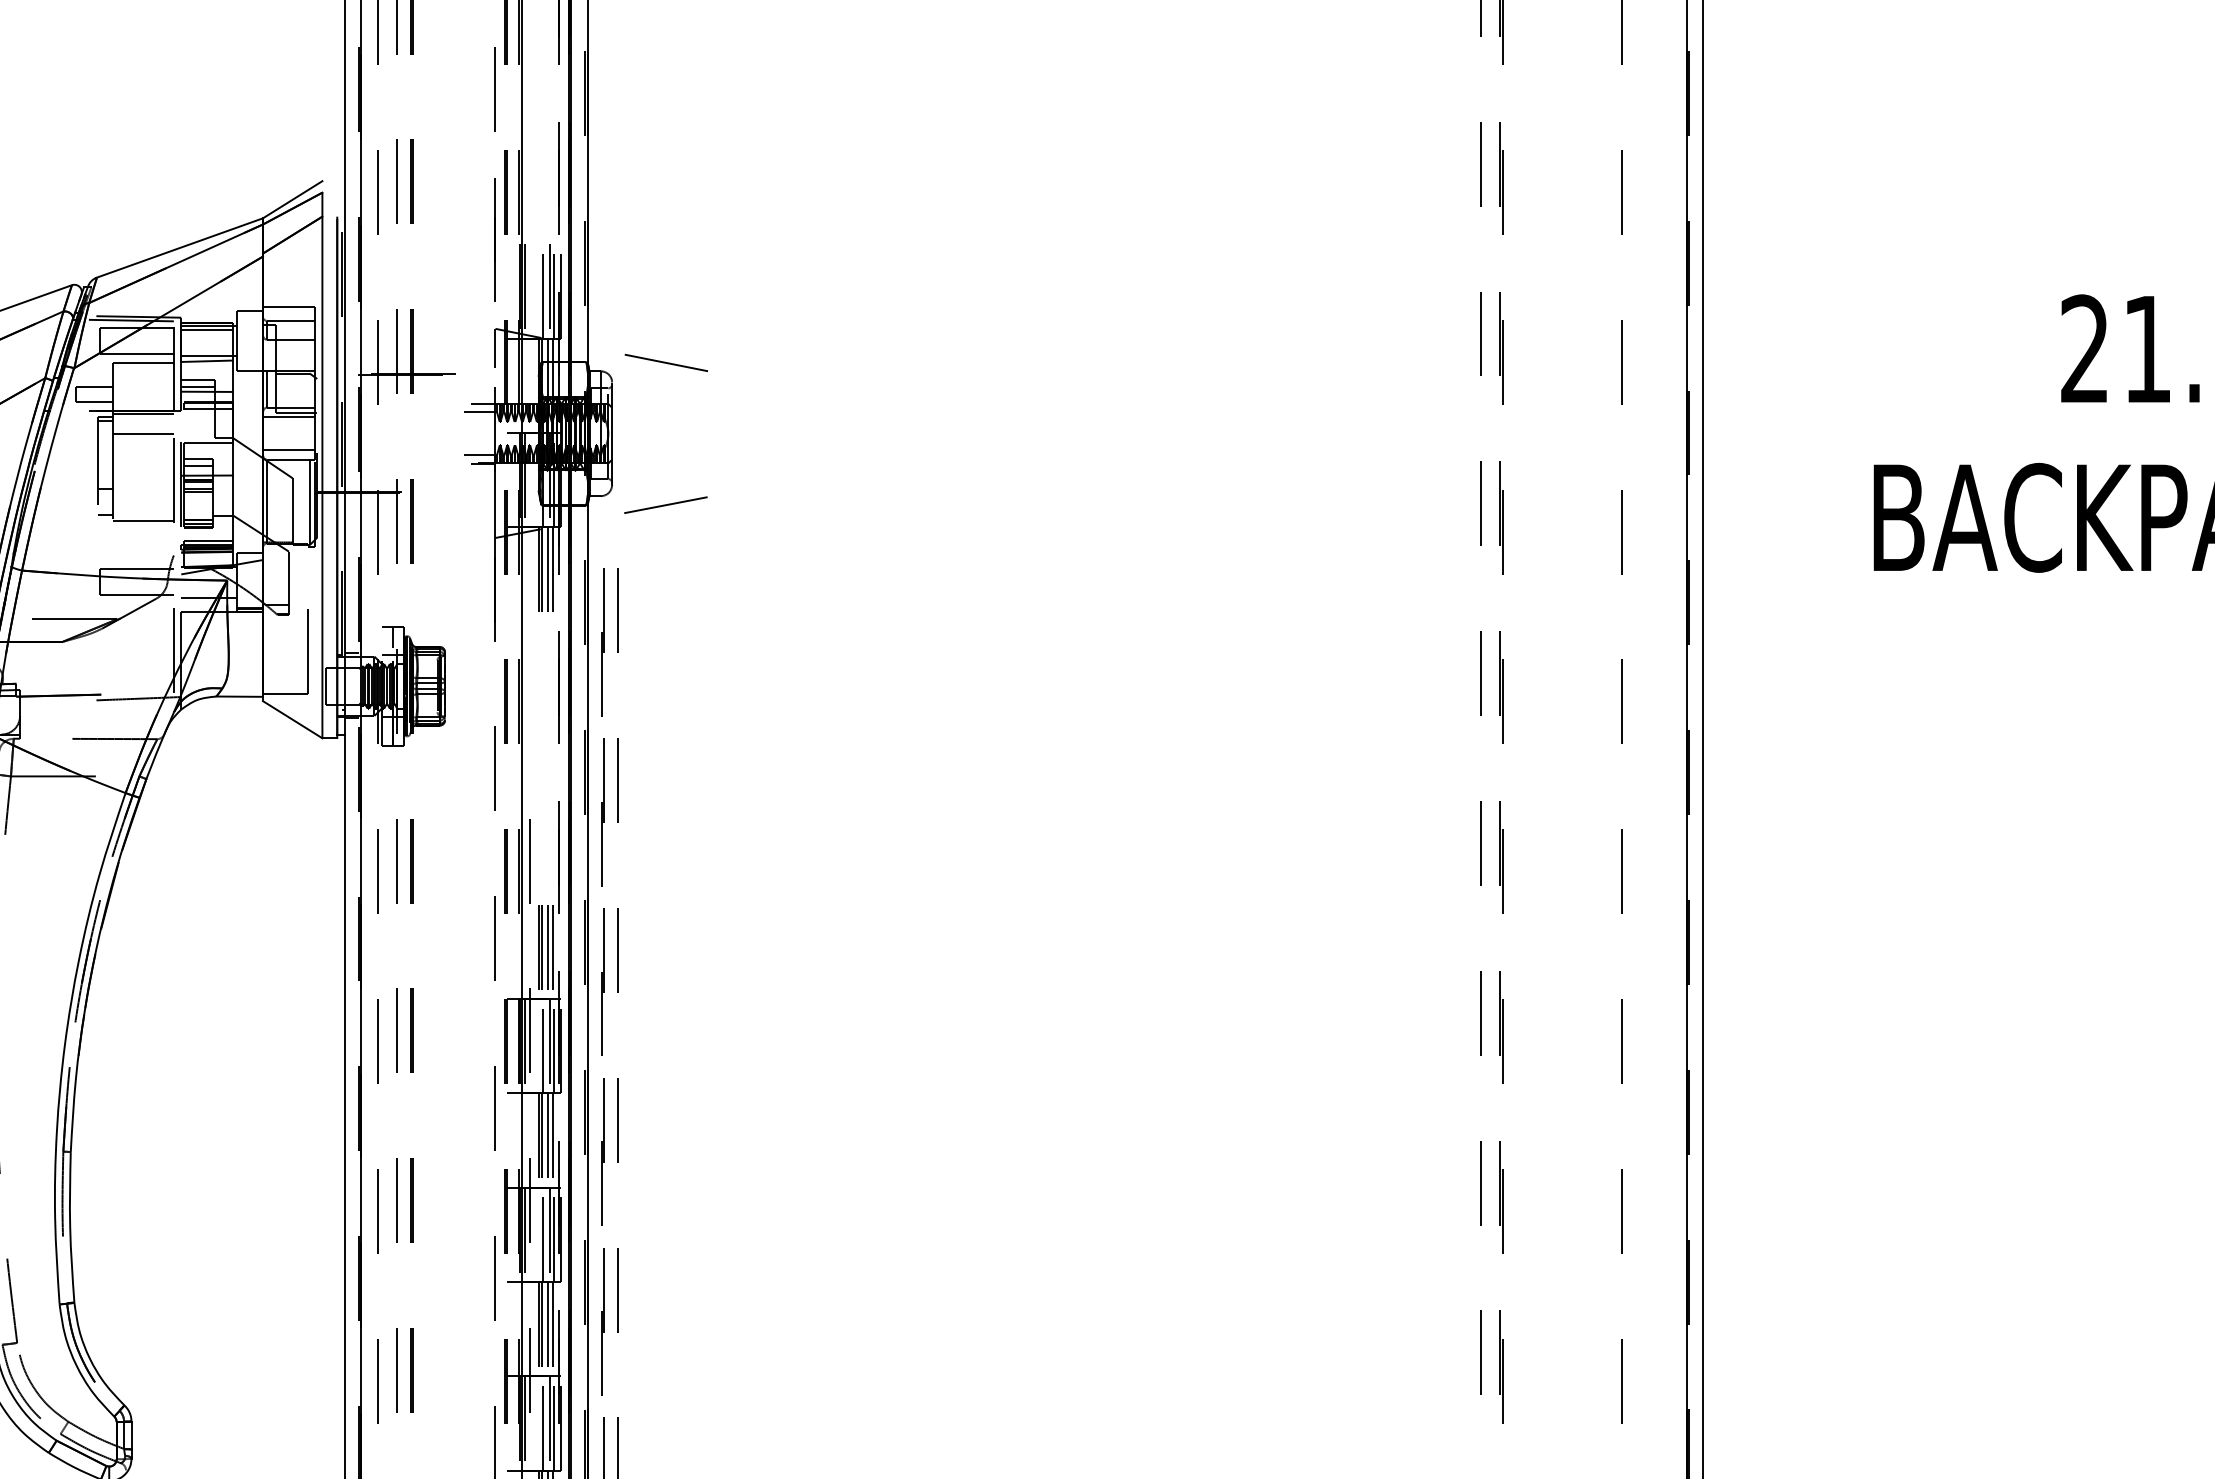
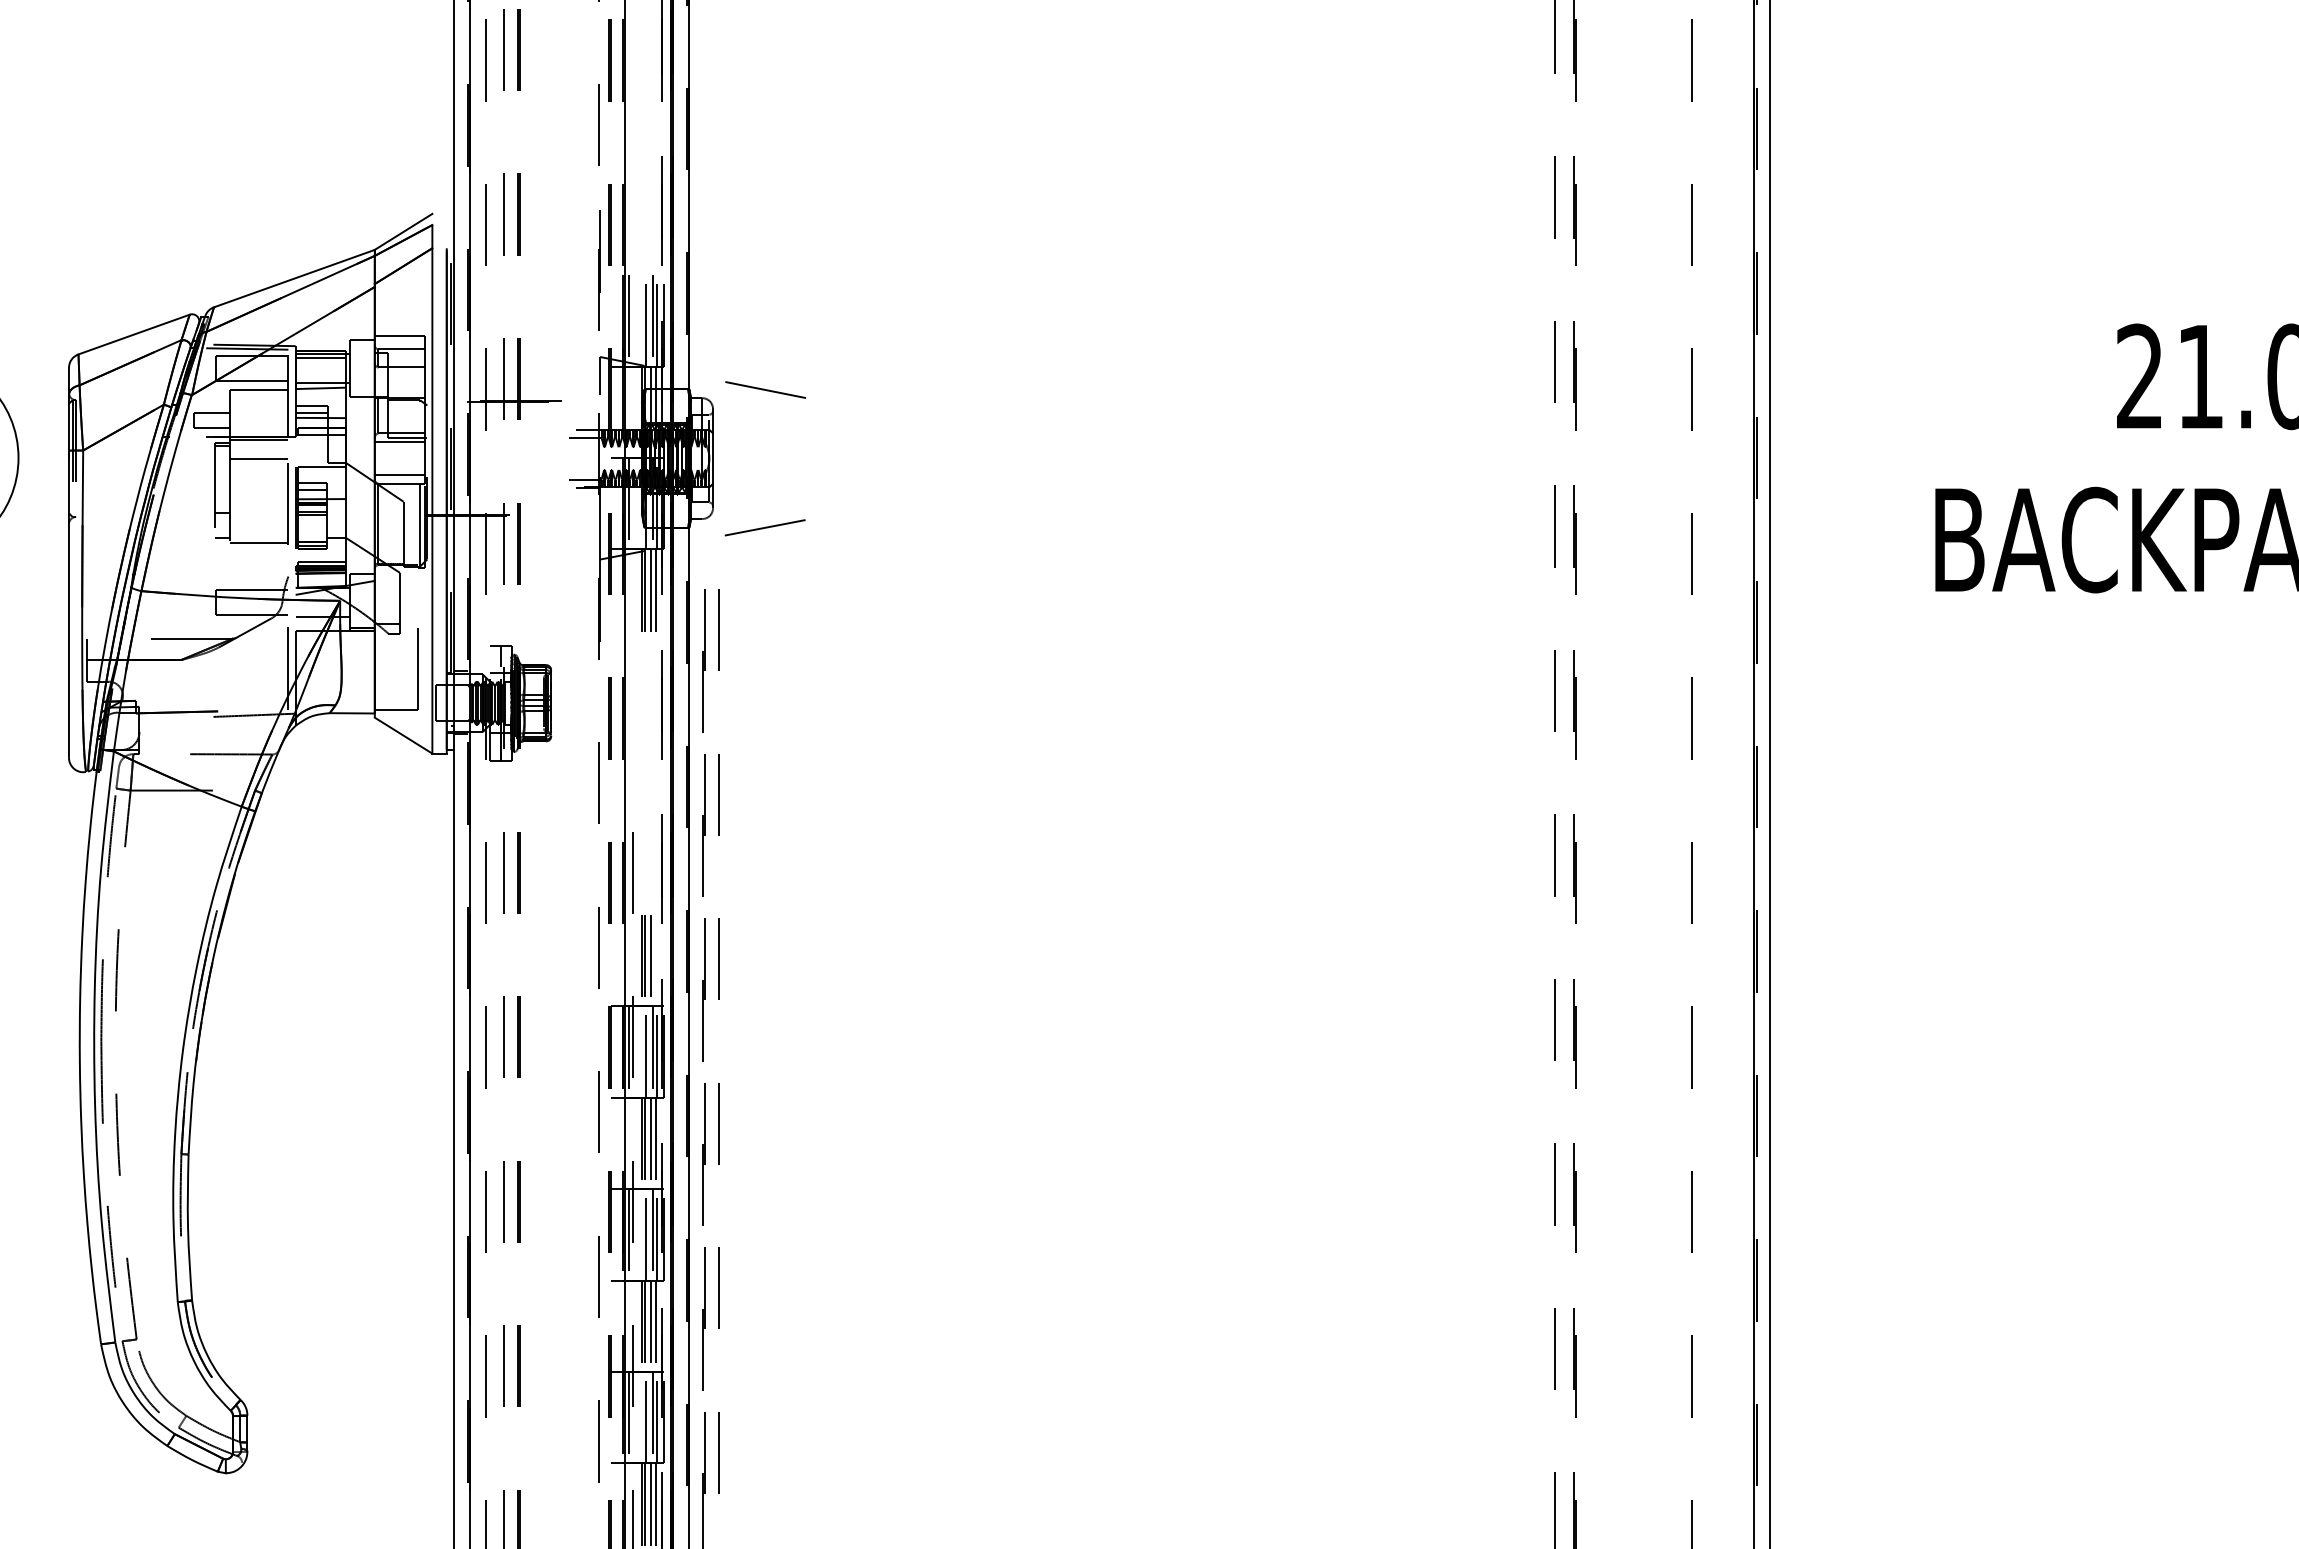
line: (552, 951) -> (655, 960), removed

